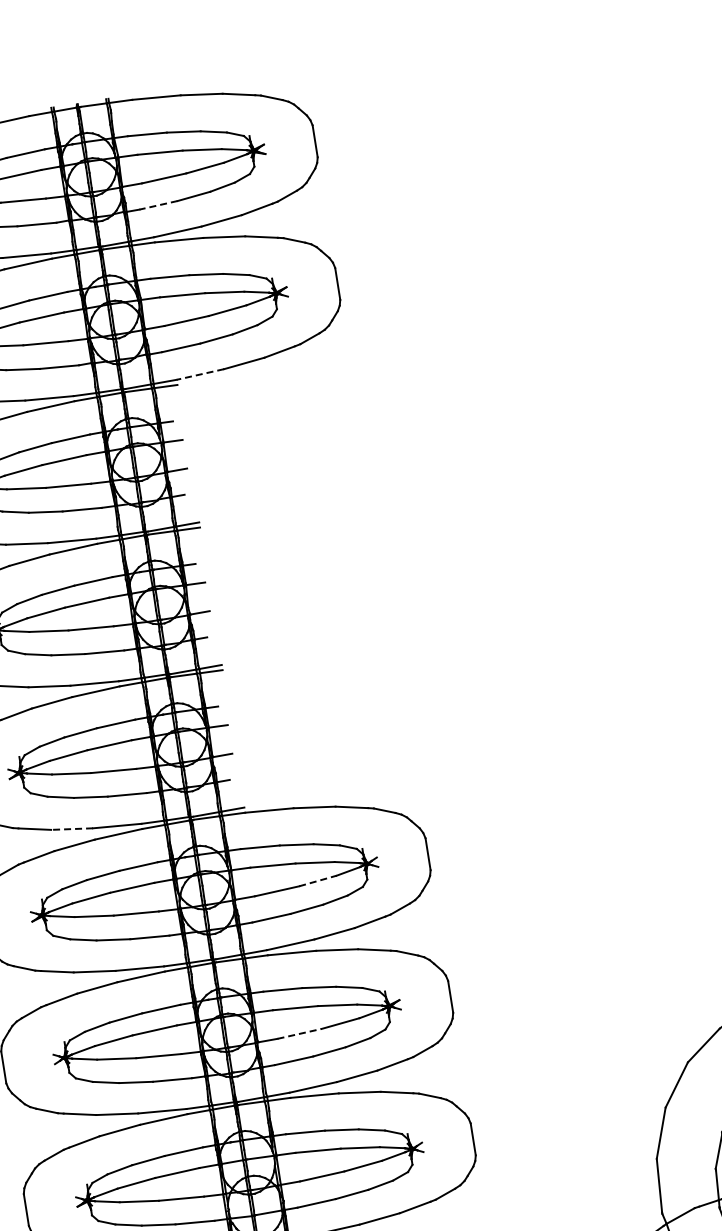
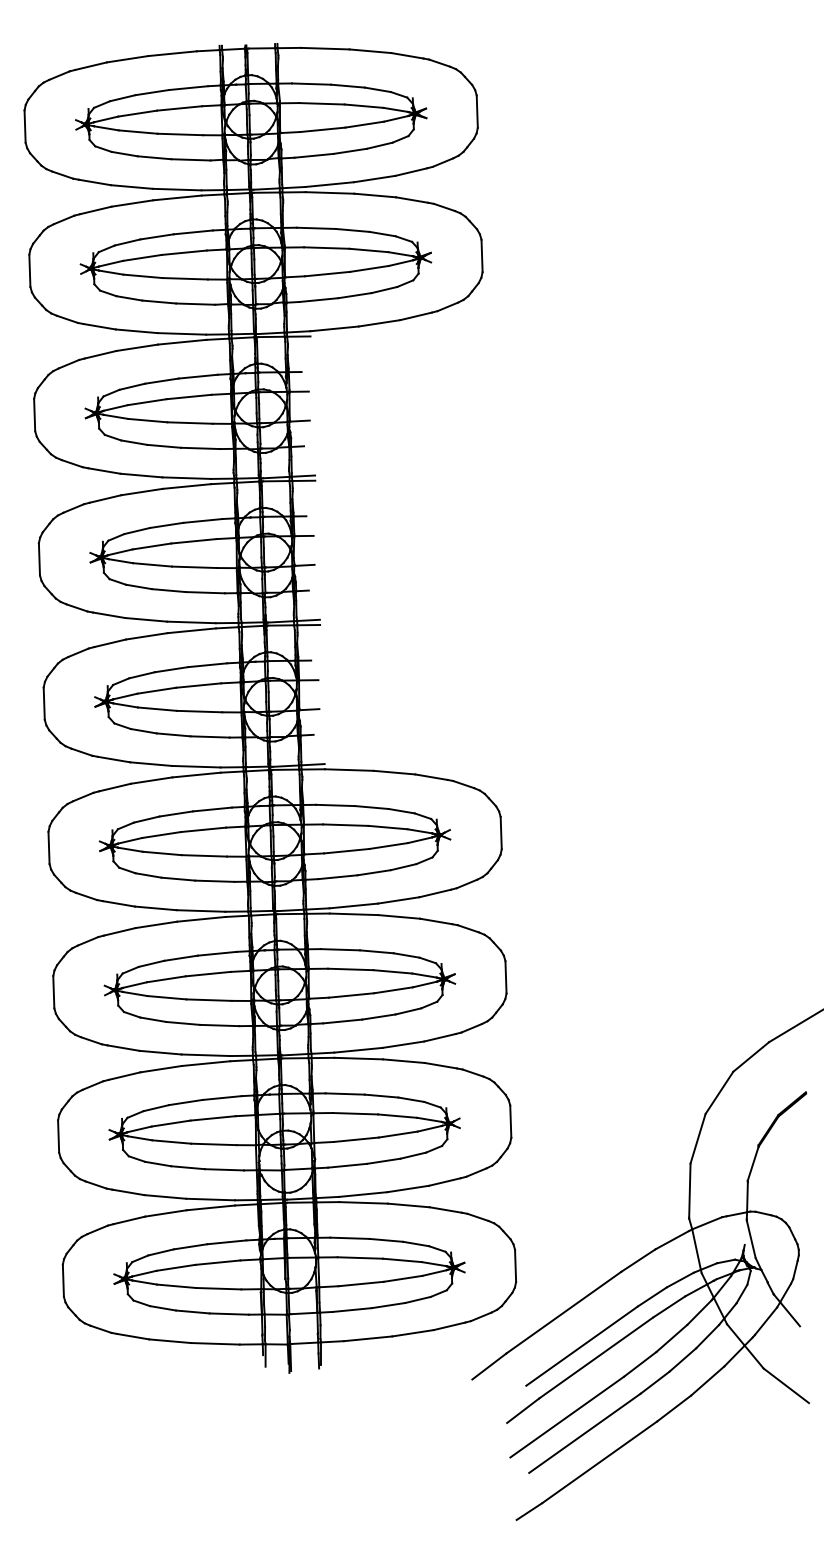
line: (158, 205) -> (313, 155), dashed -> solid
line: (200, 374) -> (334, 328), dashed -> solid
line: (72, 829) -> (151, 764), dashed -> solid
line: (317, 881) -> (388, 846), dashed -> solid
line: (299, 1033) -> (351, 995), dashed -> solid

